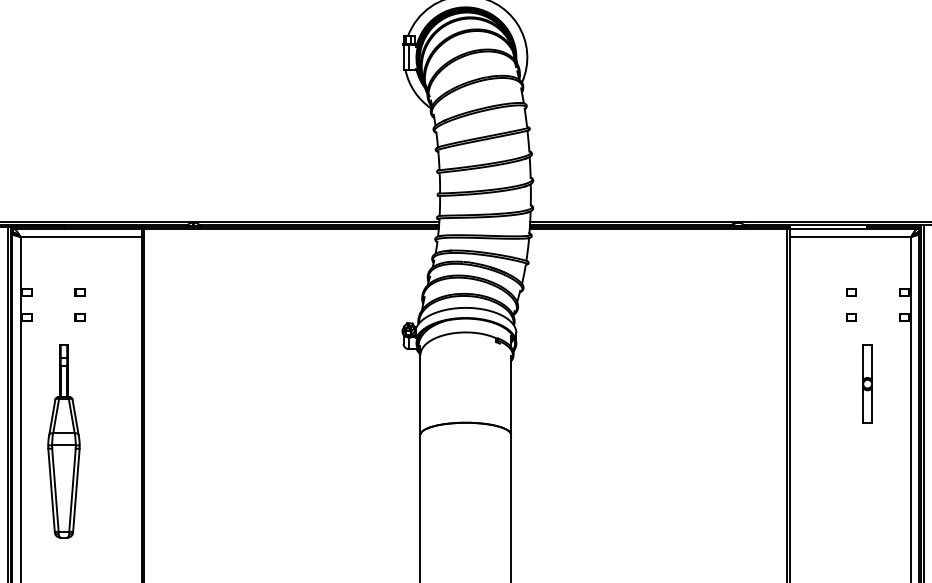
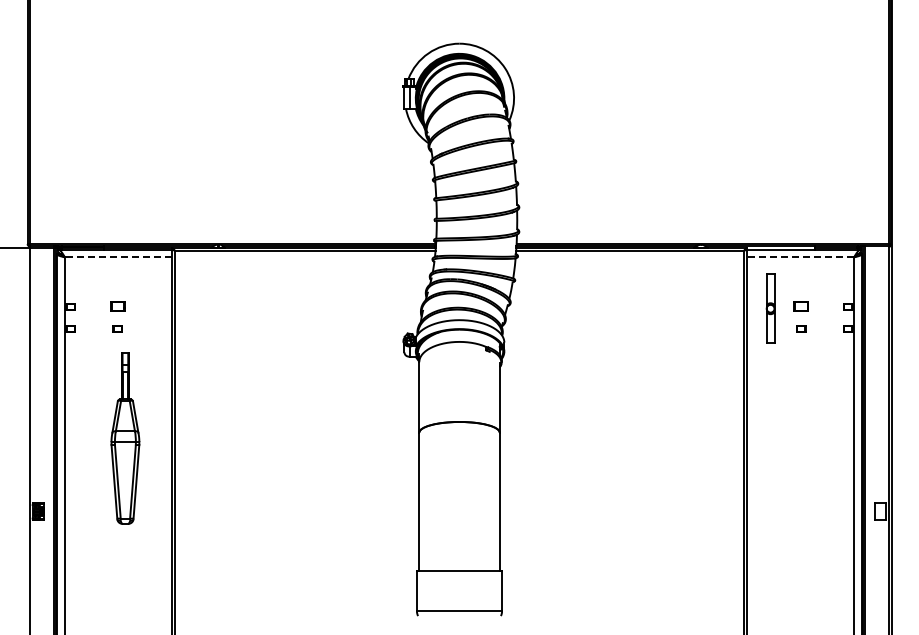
line: (80, 237) -> (118, 257), solid -> dashed
line: (850, 237) -> (800, 257), solid -> dashed
part: (79, 292) -> (117, 306), size x1.6
part: (851, 292) -> (801, 306), size x1.6
part: (867, 383) -> (770, 308), moved
part: (64, 441) -> (125, 438), moved

